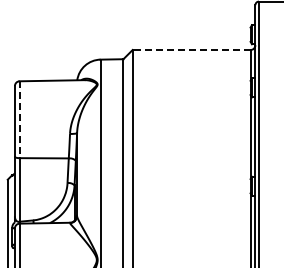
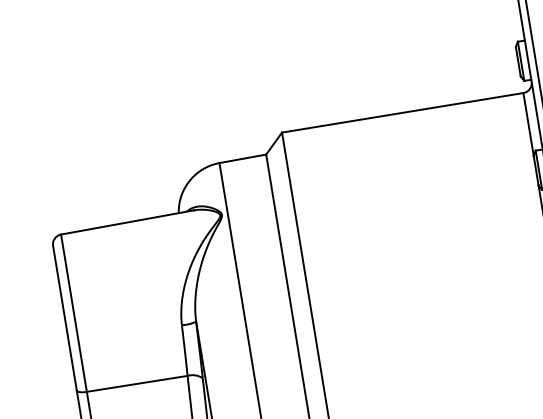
line: (191, 50) -> (402, 113), dashed -> solid
line: (19, 120) -> (73, 314), dashed -> solid

